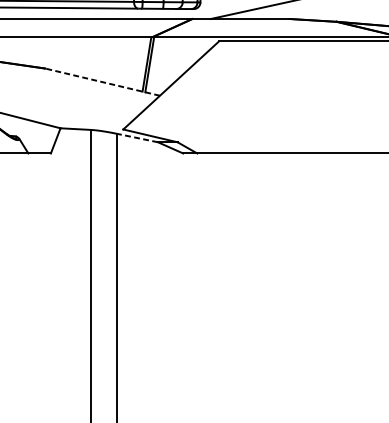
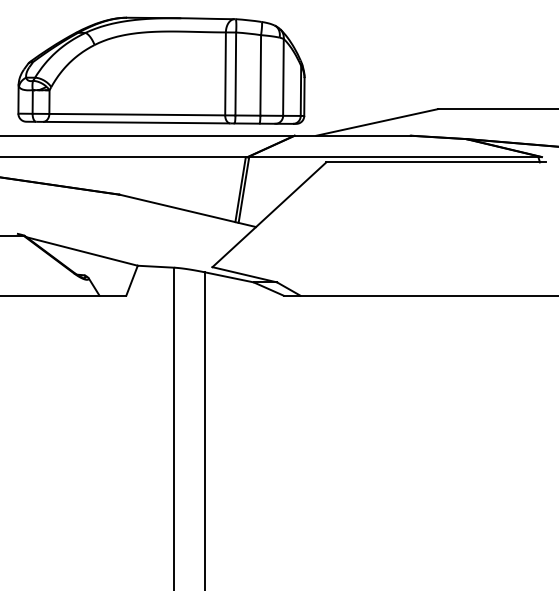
line: (102, 81) -> (187, 210), dashed -> solid
line: (137, 138) -> (229, 277), dashed -> solid

